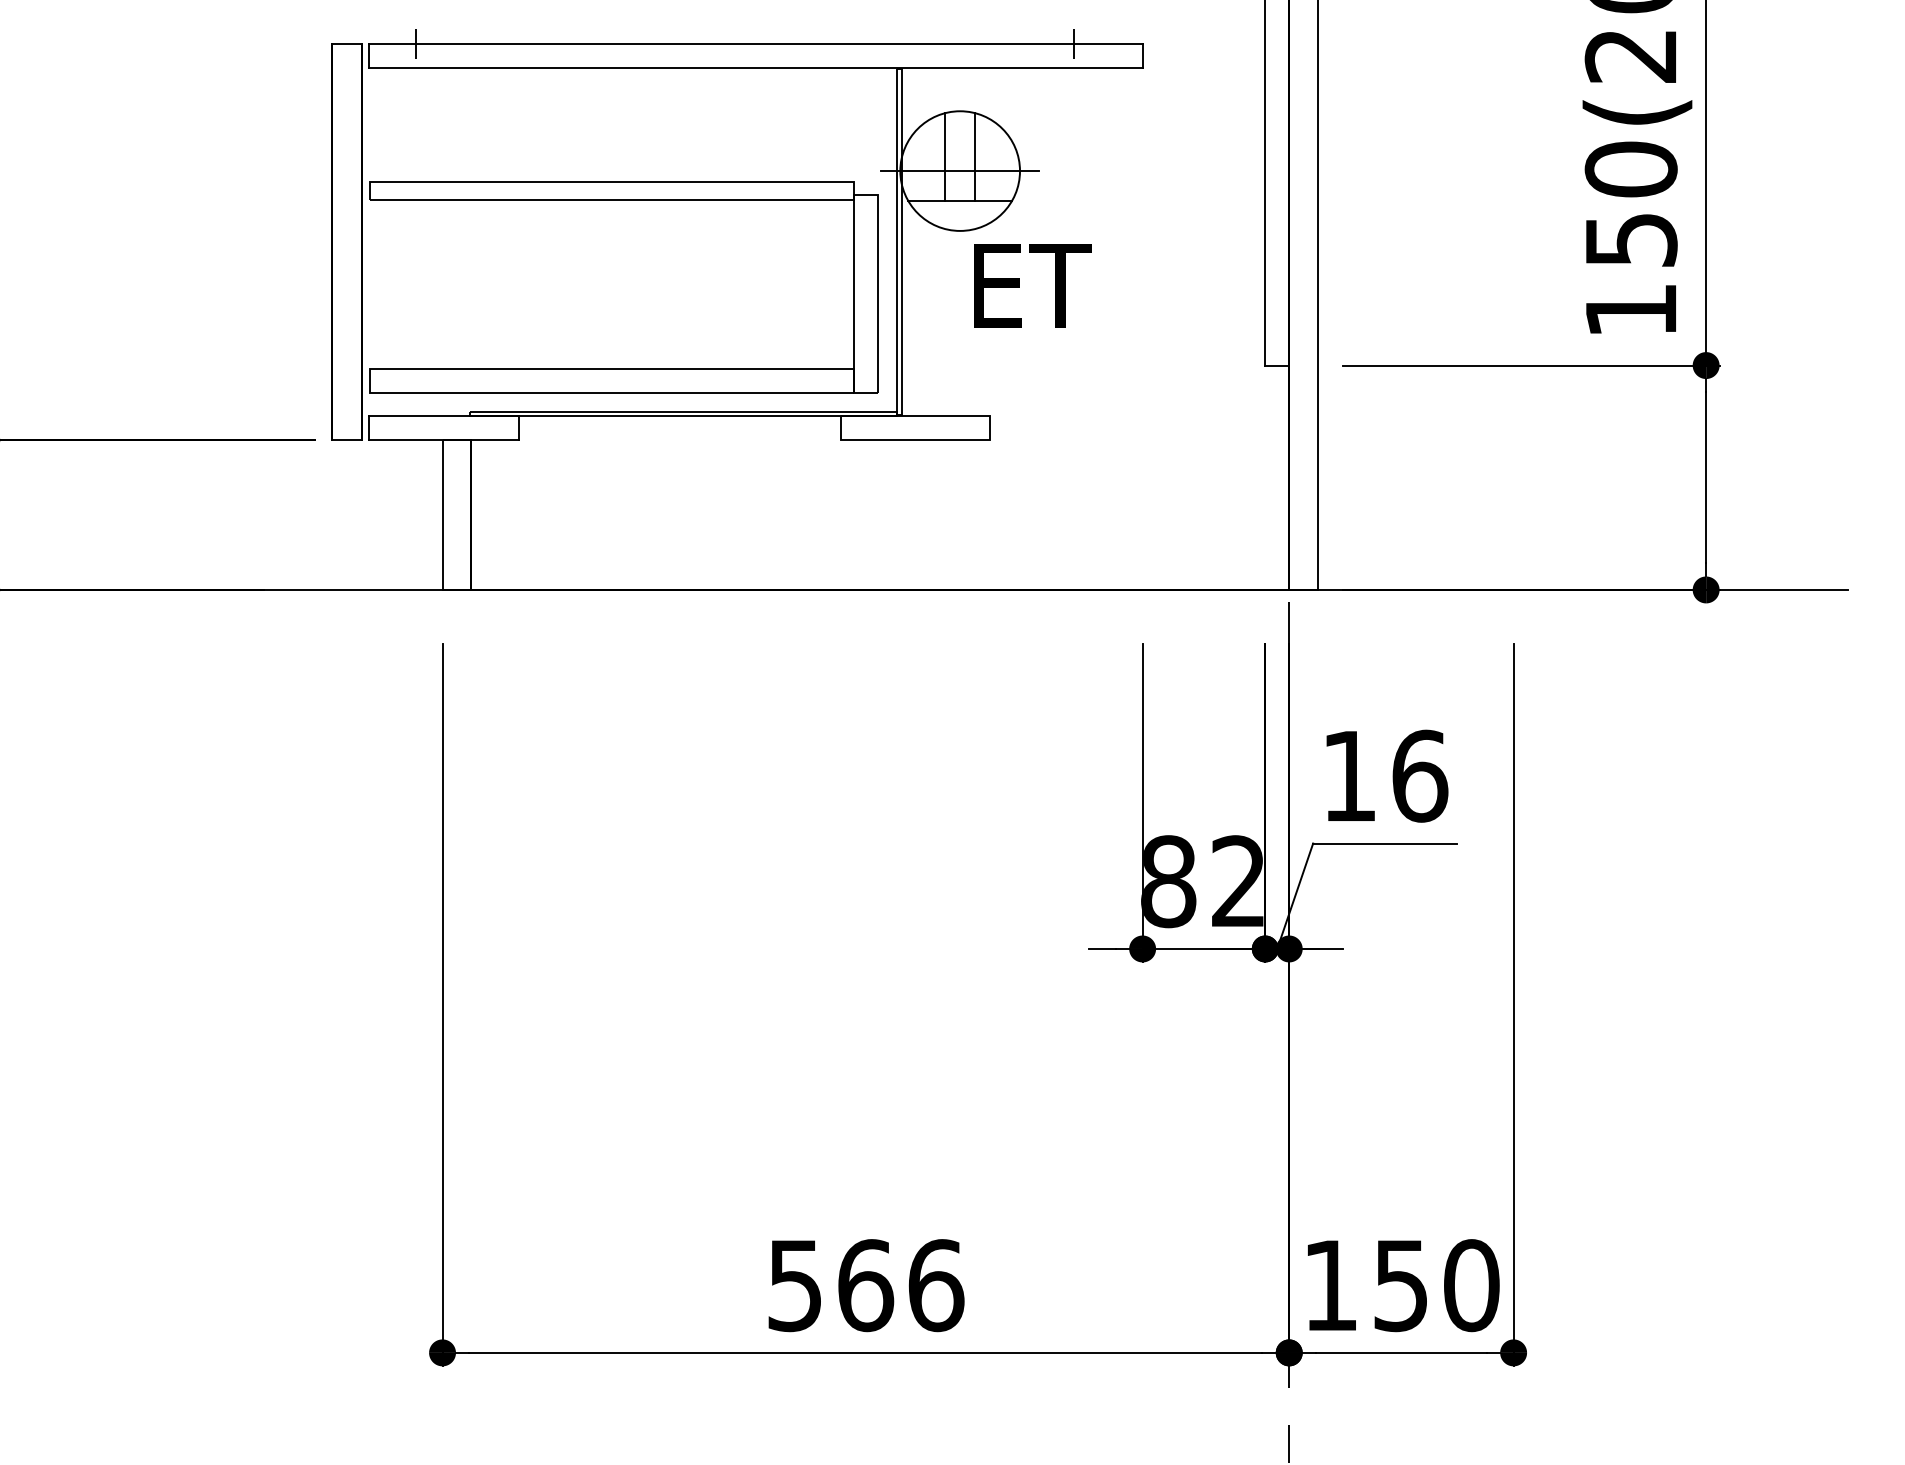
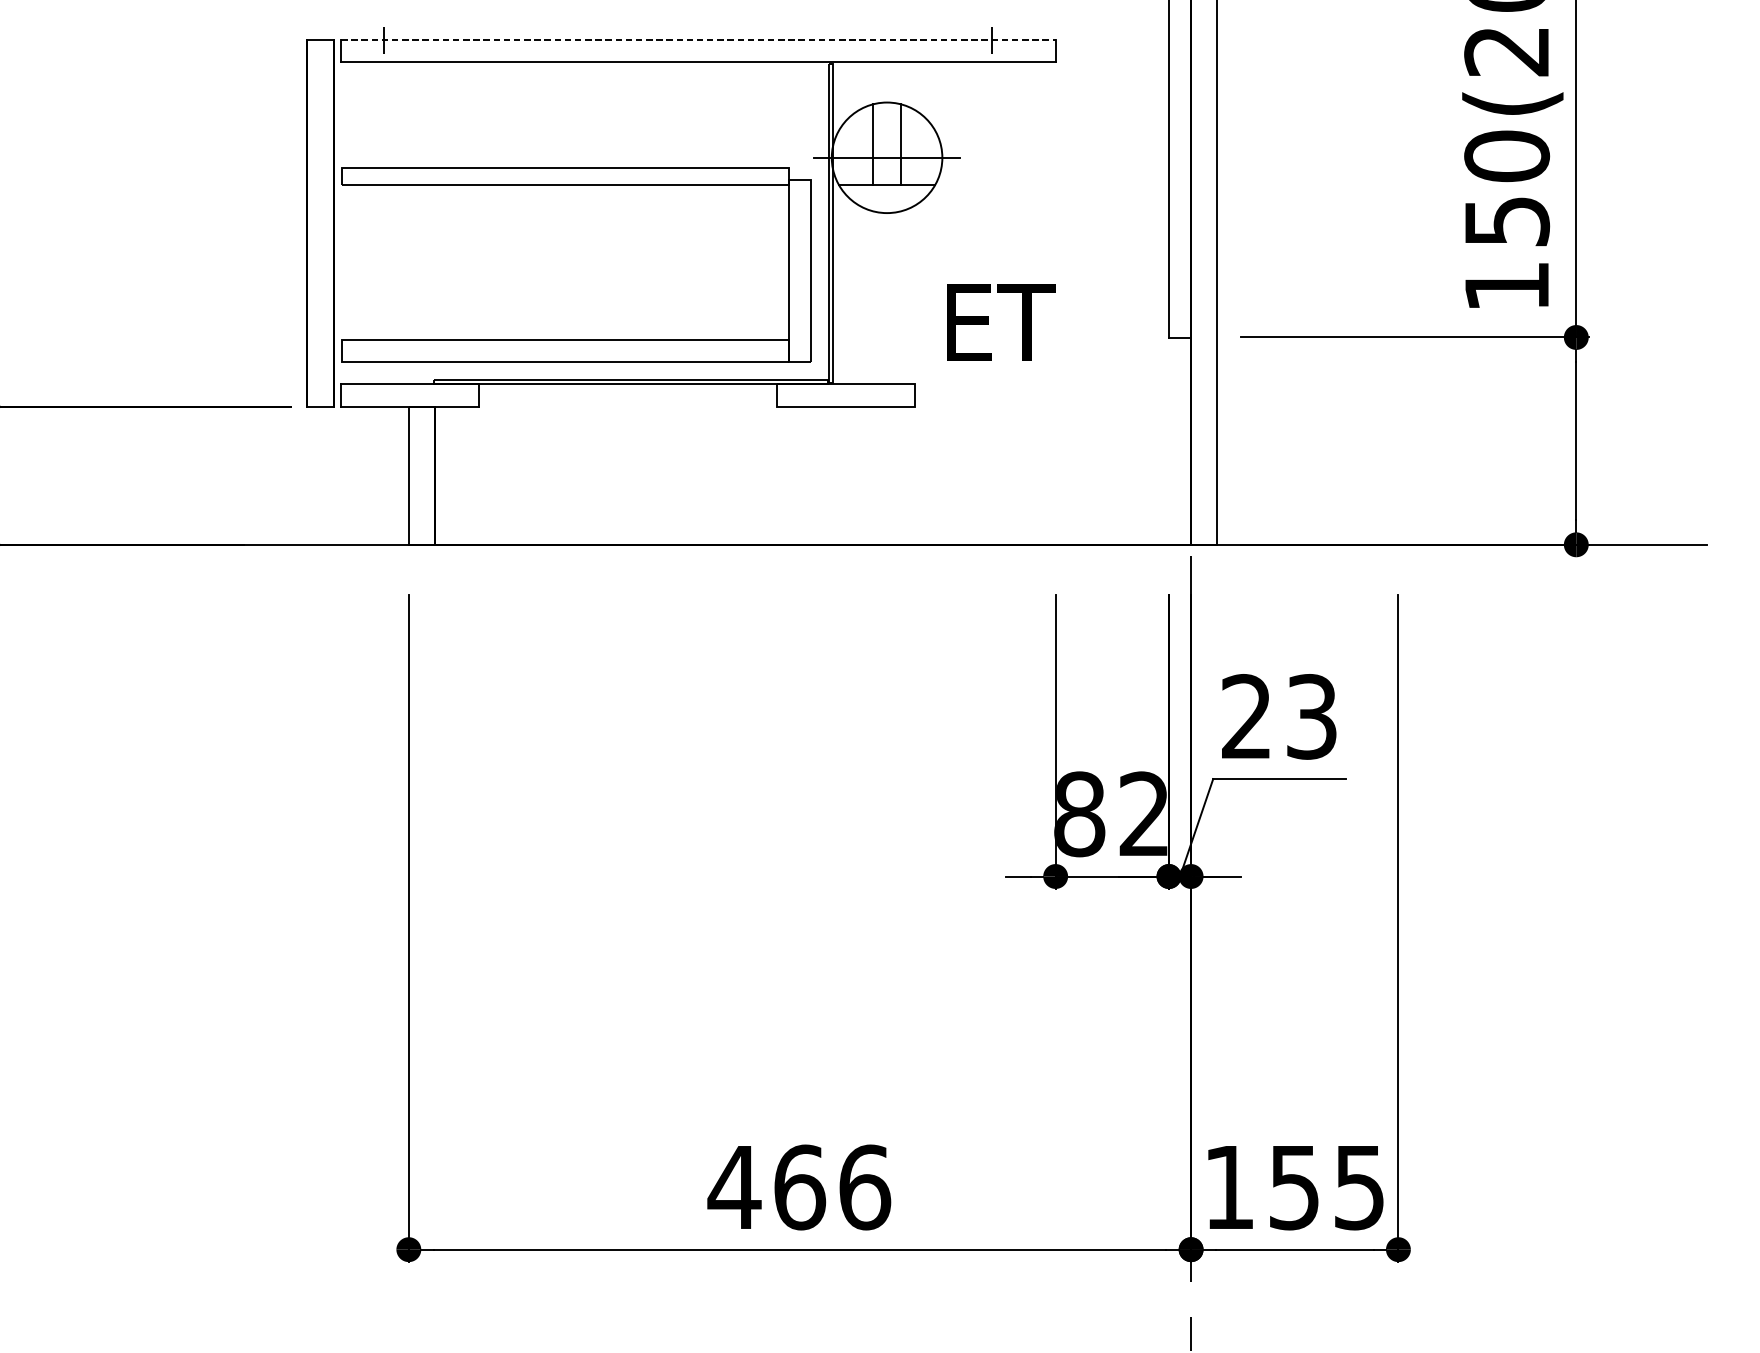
line: (755, 43) -> (697, 39), solid -> dashed
text: (1032, 285) -> (1001, 322), moved
text: (1385, 775) -> (1280, 716), 16 -> 23
text: (1471, 1285) -> (1359, 1187), 150 -> 155
text: (794, 1286) -> (734, 1188), 566 -> 466

